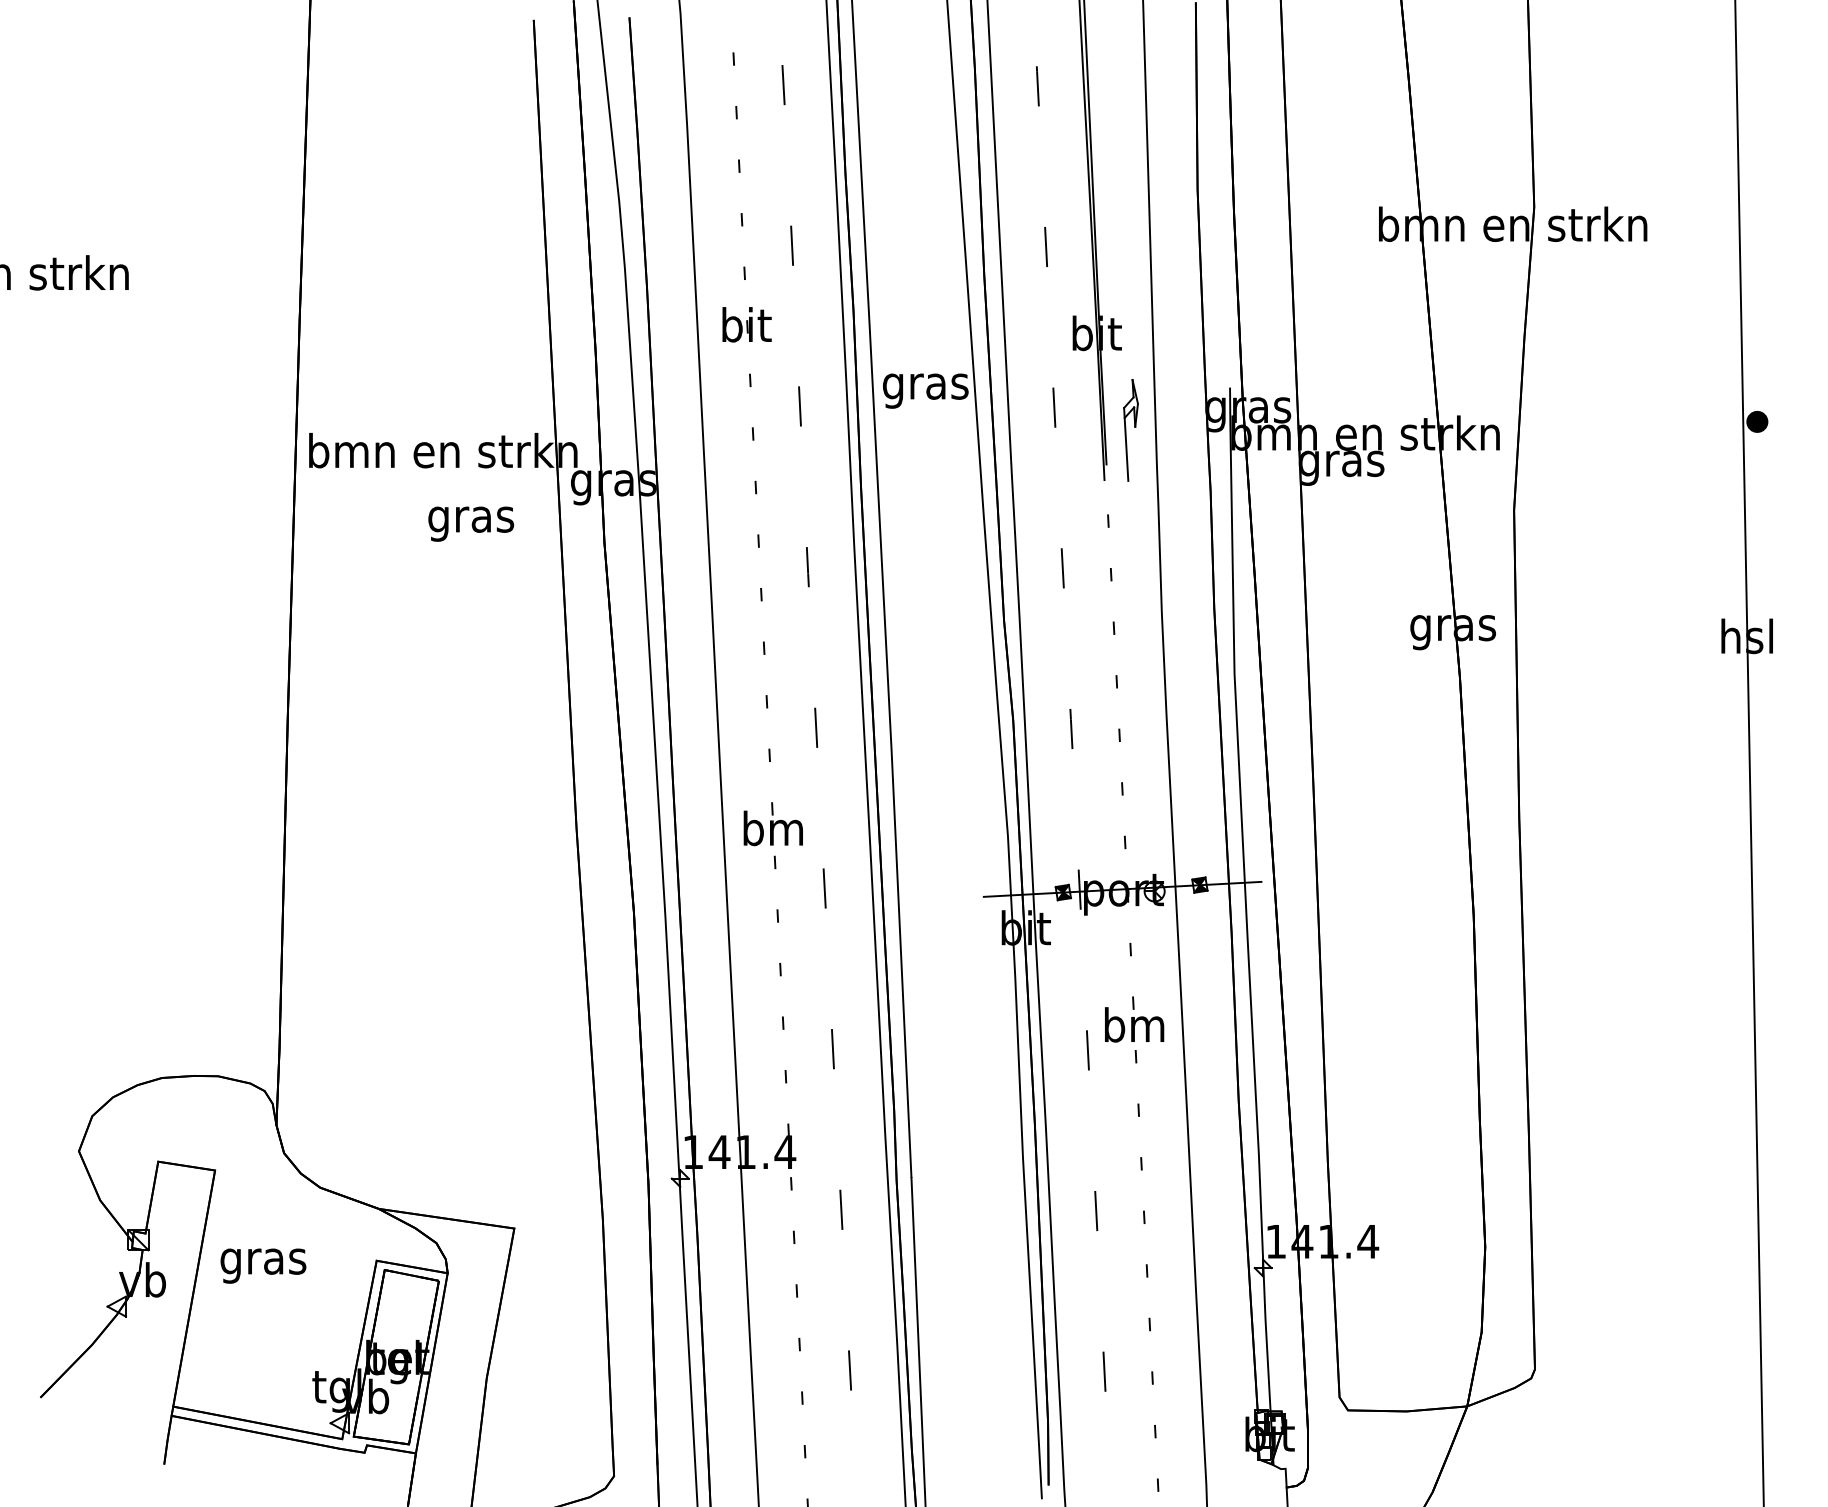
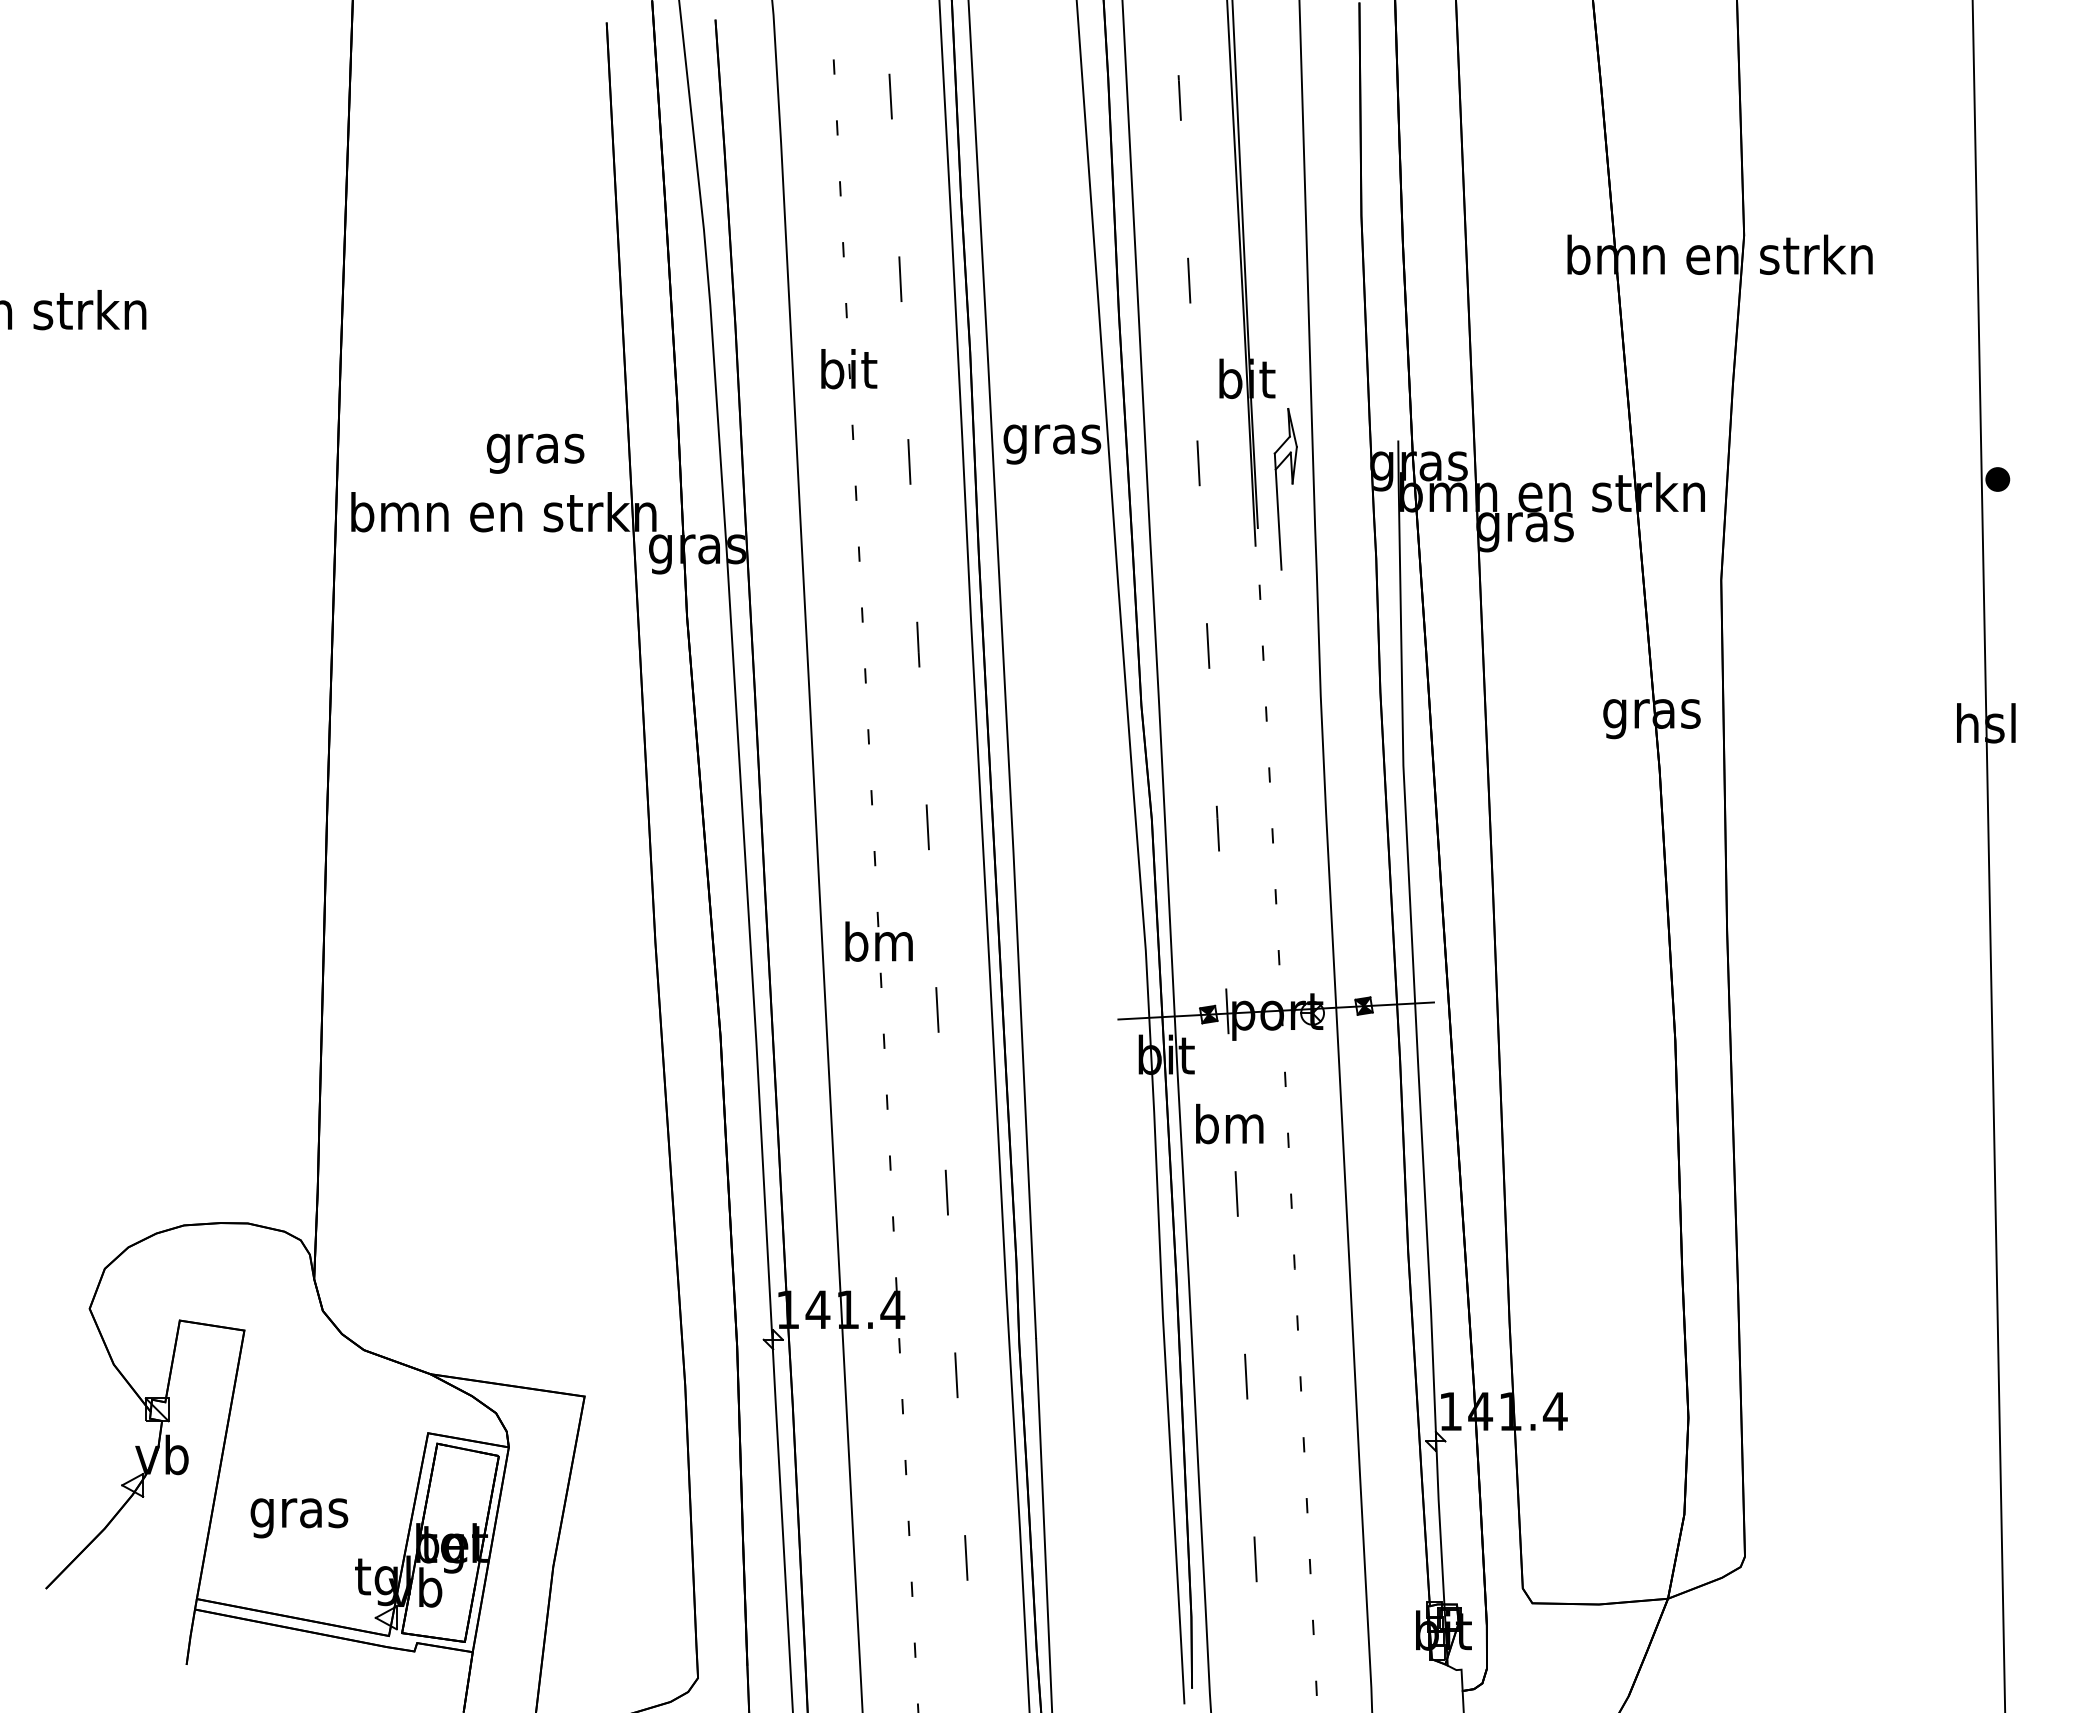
part: (1130, 429) -> (1285, 488), size x1.4
text: (471, 523) -> (535, 453), moved
text: (1134, 1024) -> (1229, 1123), moved
text: (263, 1266) -> (299, 1518), moved

